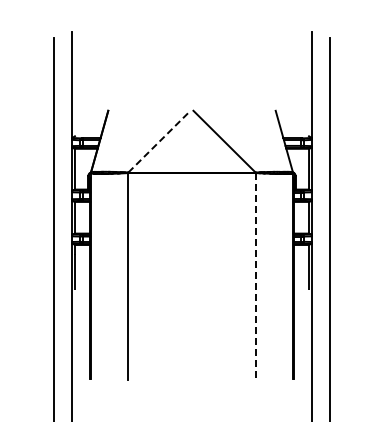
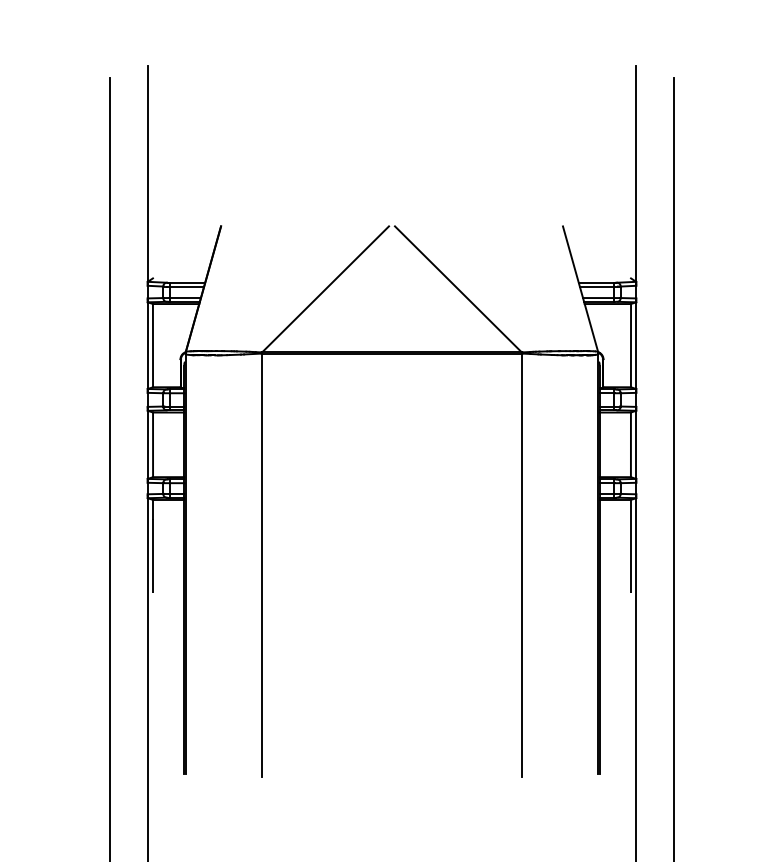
line: (159, 141) -> (325, 289), dashed -> solid
line: (255, 276) -> (521, 564), dashed -> solid

